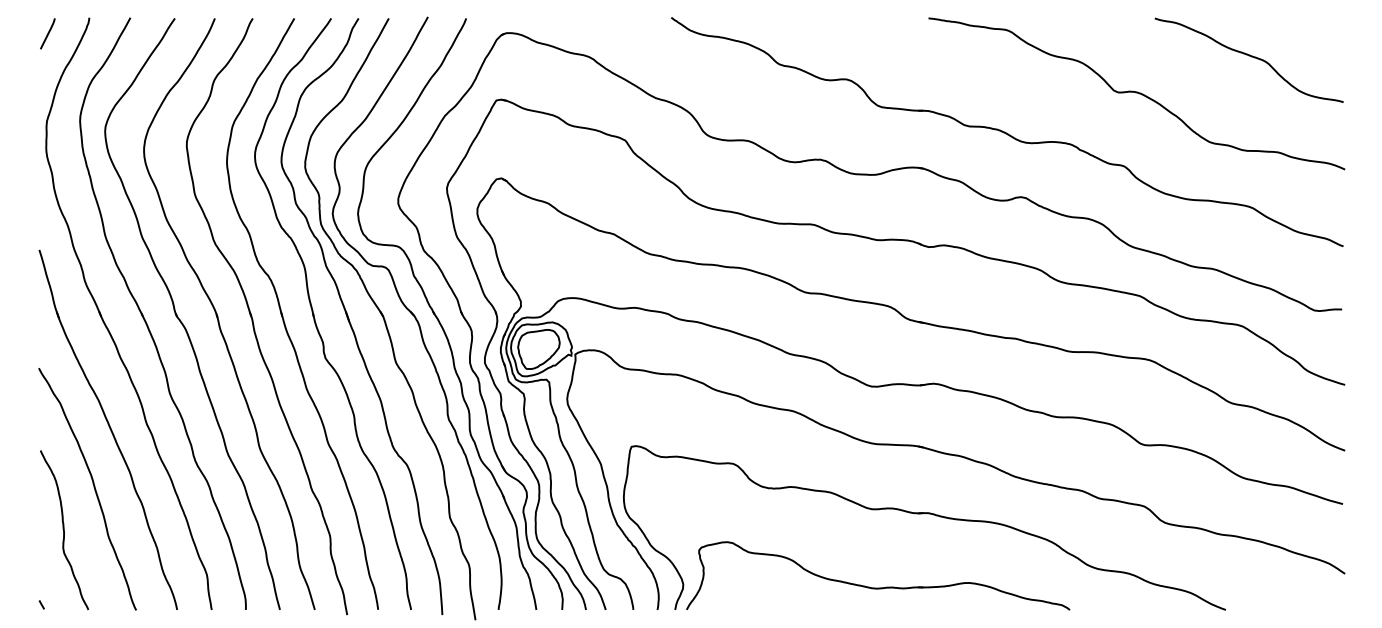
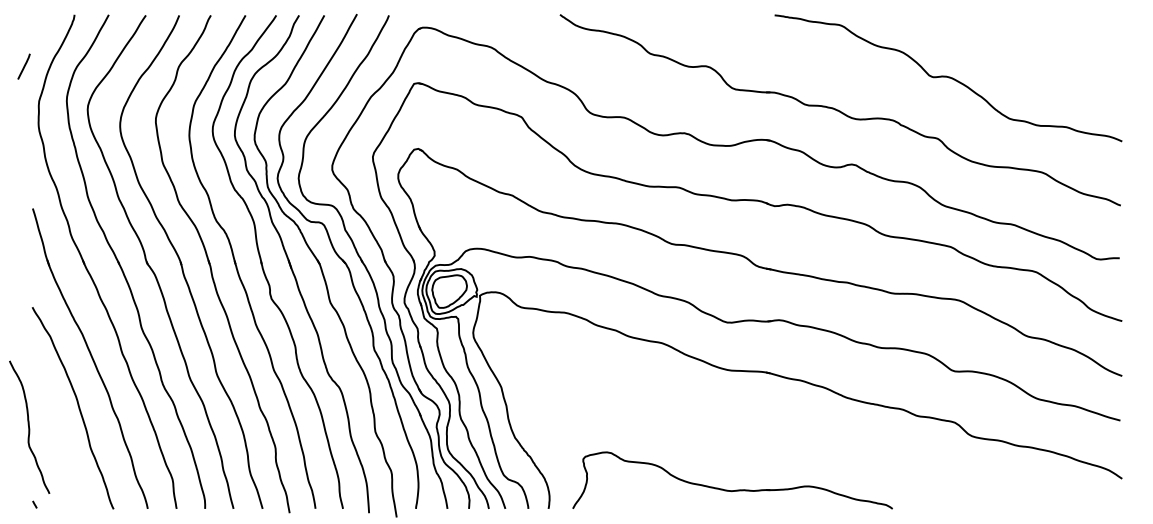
line: (47, 33) -> (23, 66), moved
curve: (1249, 56) -> (1042, 47), removed
part: (922, 514) -> (769, 429), removed
curve: (64, 530) -> (29, 427), moved

